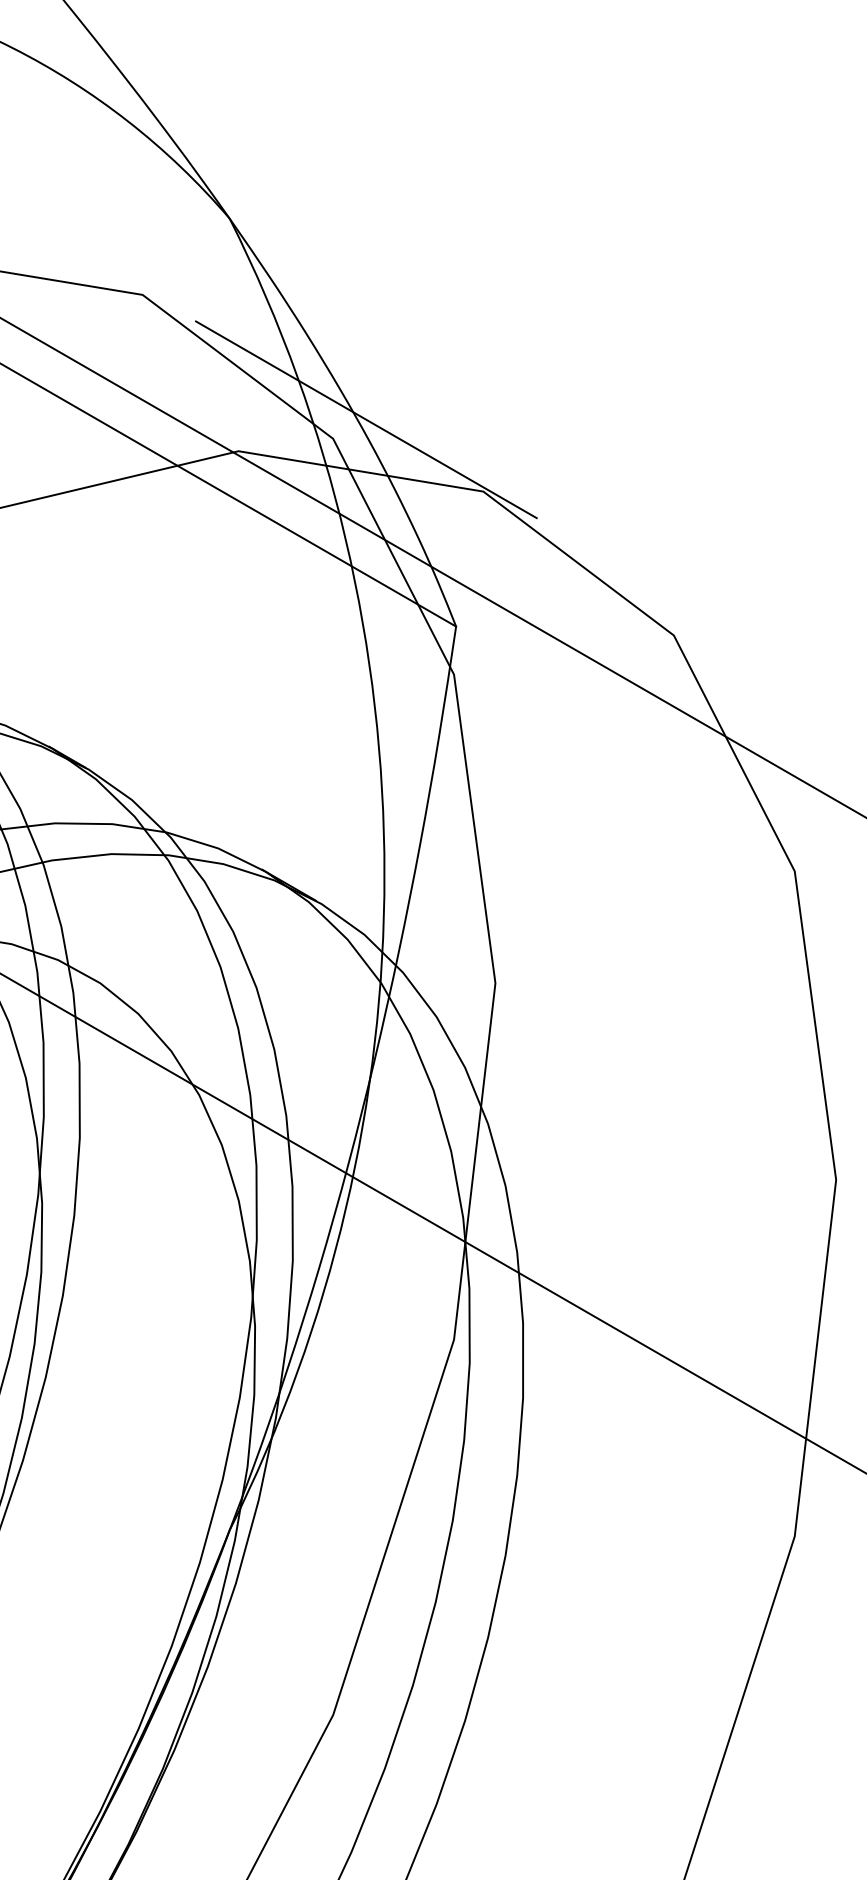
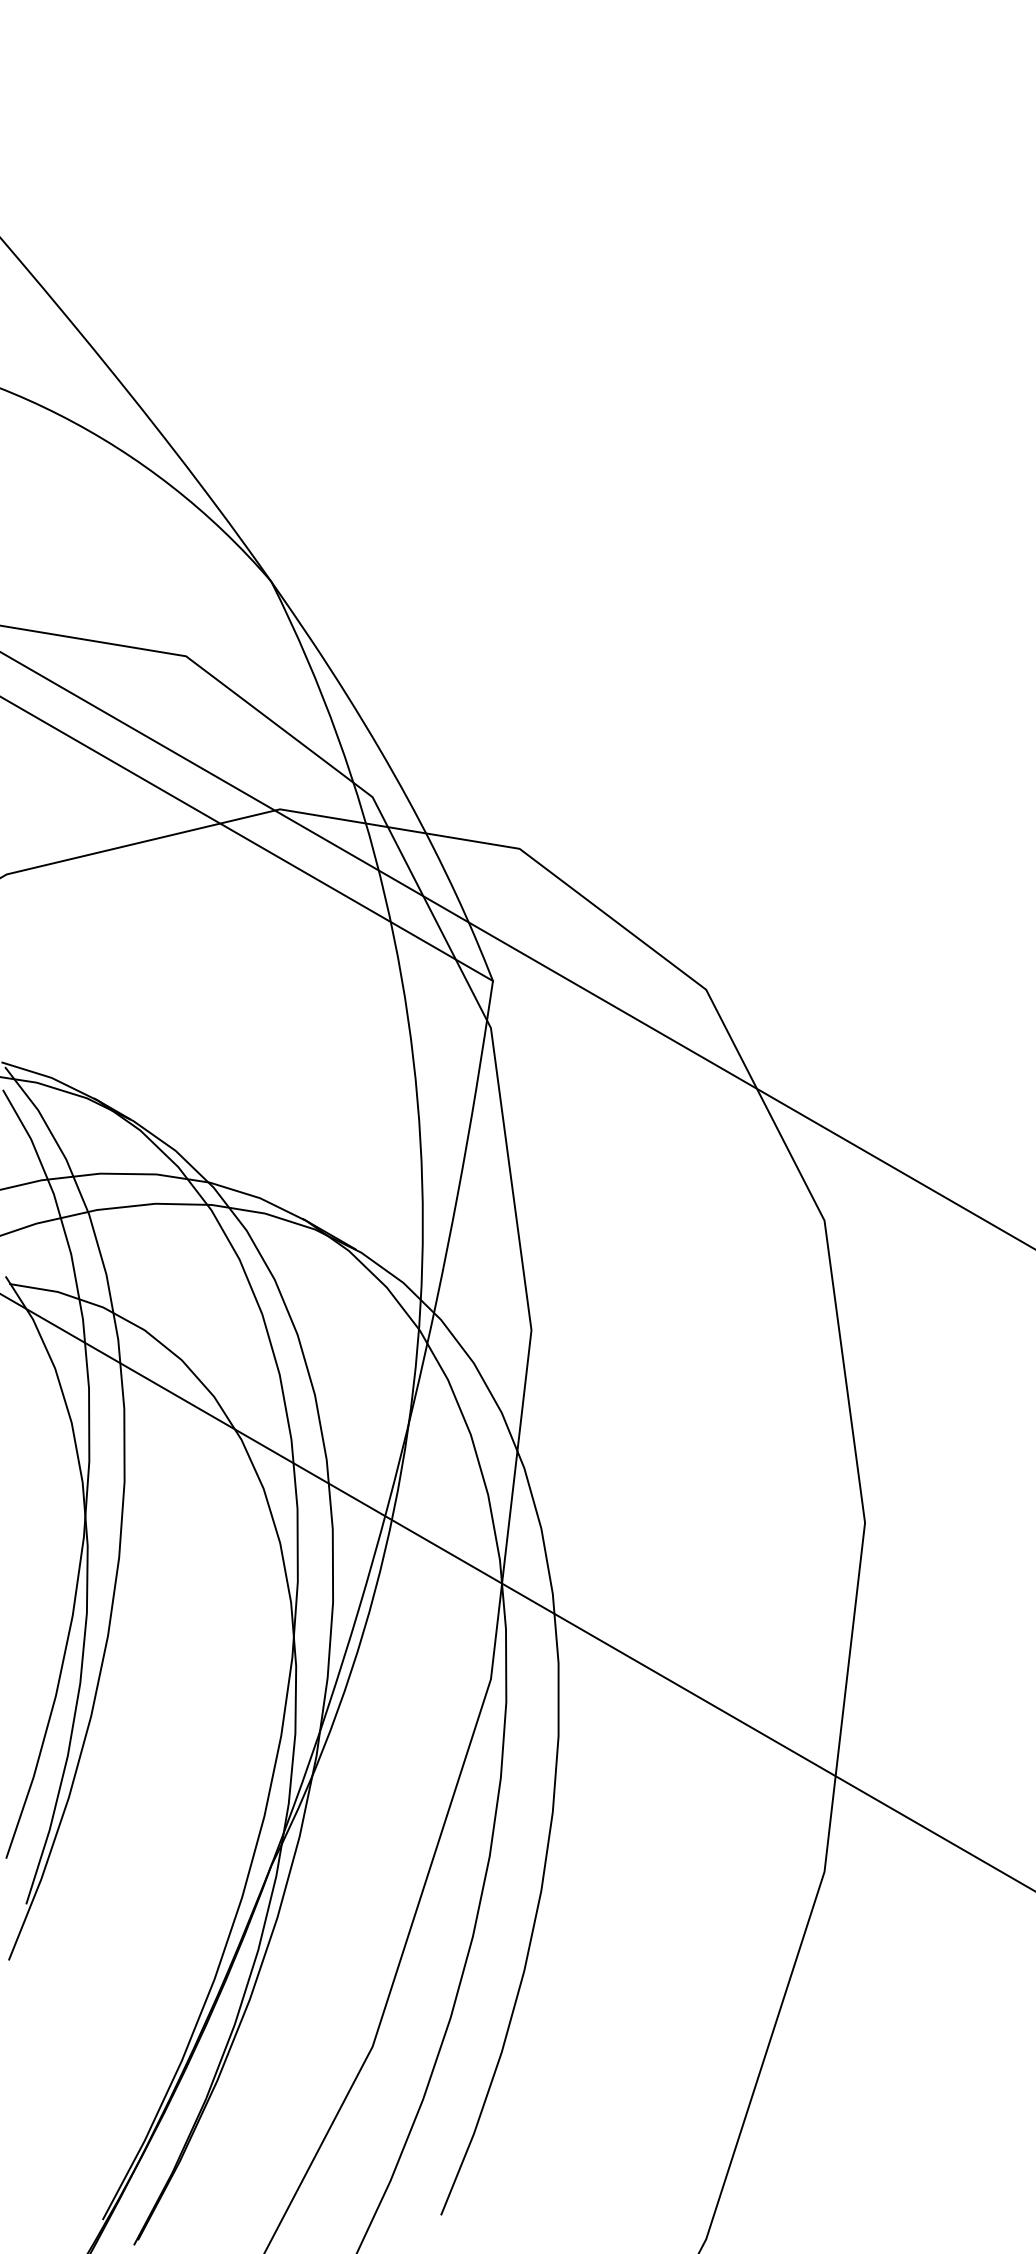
line: (365, 419) -> (404, 778), removed

